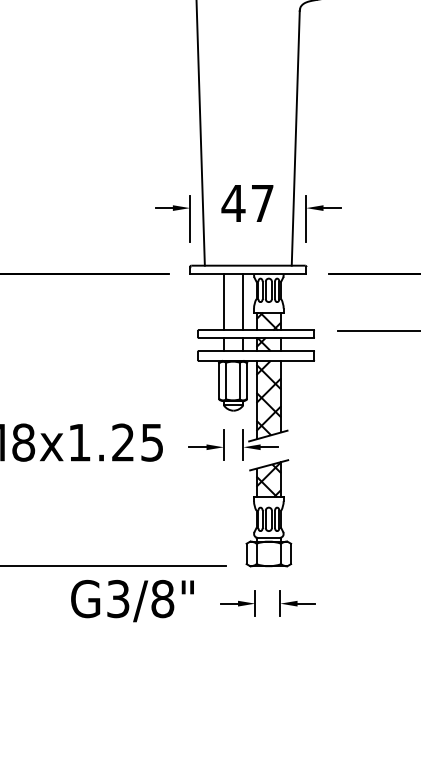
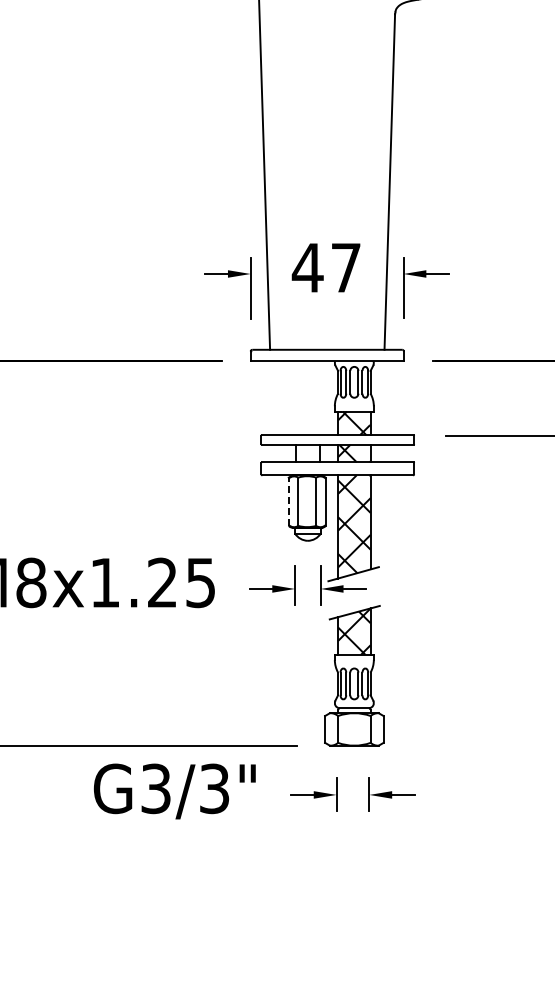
line: (224, 302) -> (295, 398), removed
line: (242, 302) -> (319, 398), removed
line: (218, 380) -> (288, 501), solid -> dashed
text: (162, 598) -> (214, 788), G3/8" -> G3/3"

